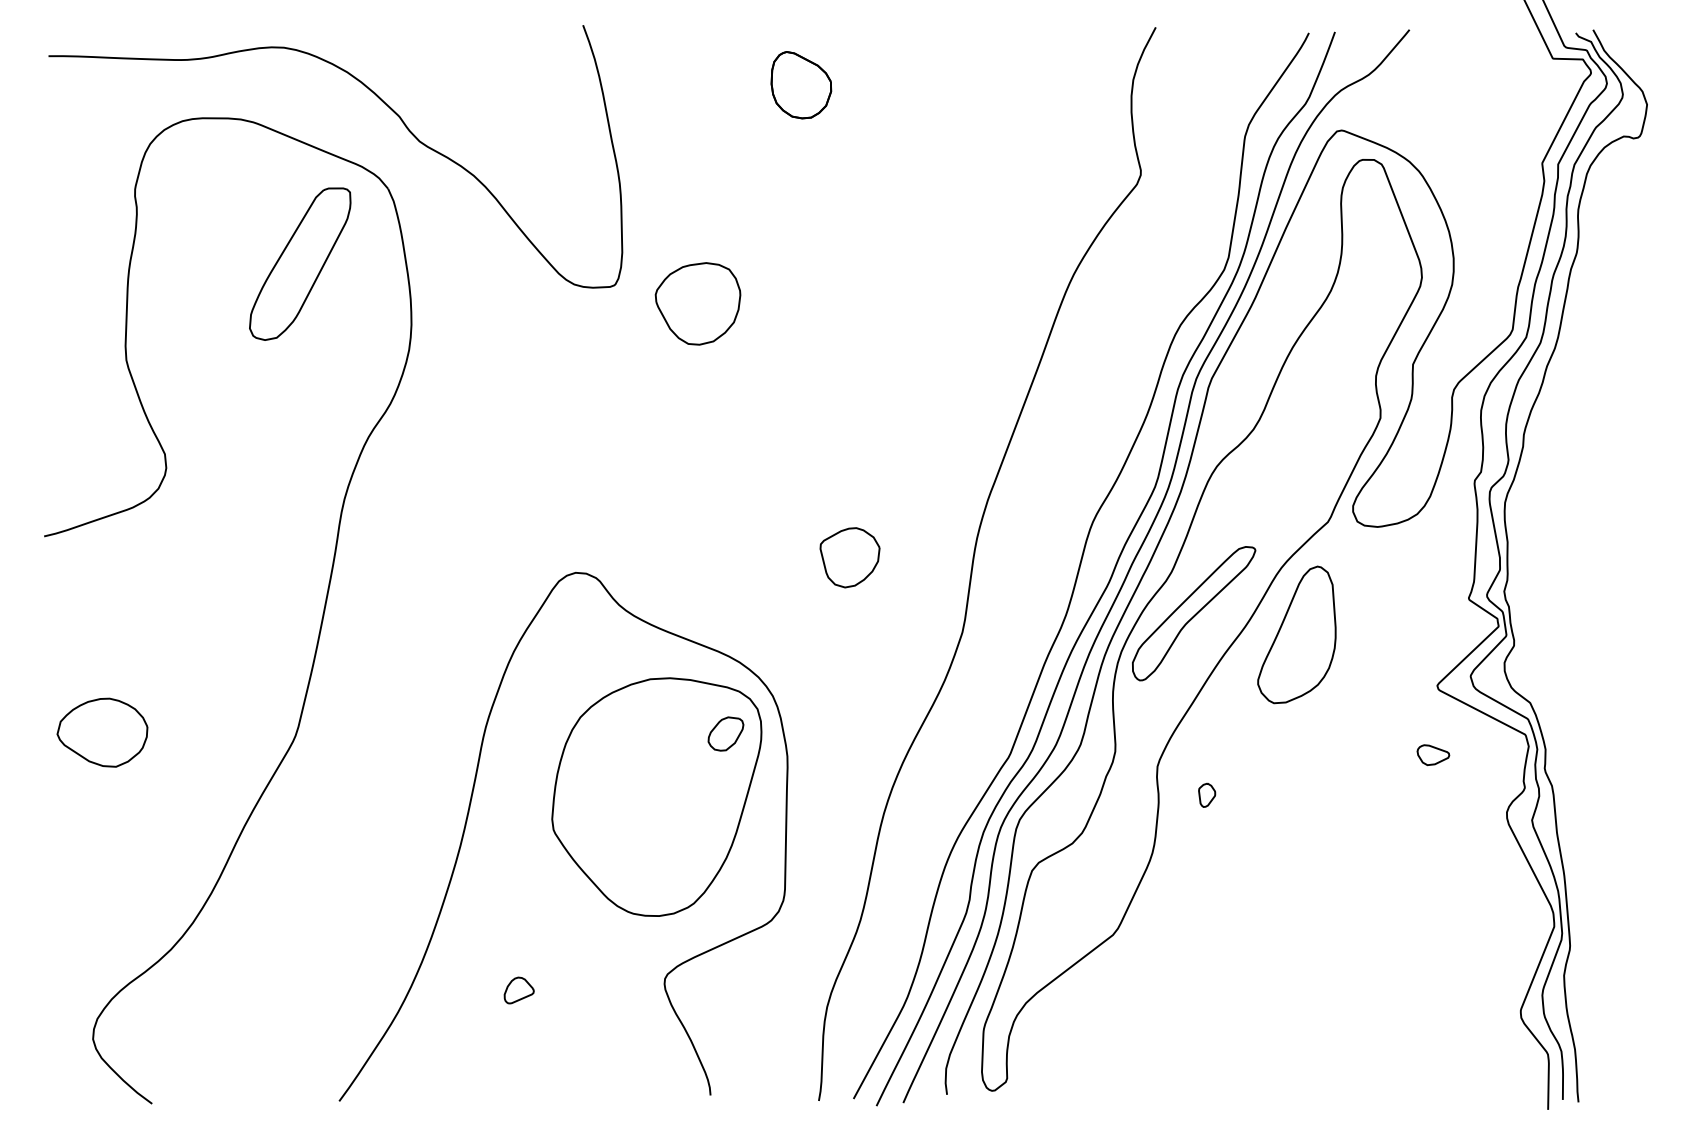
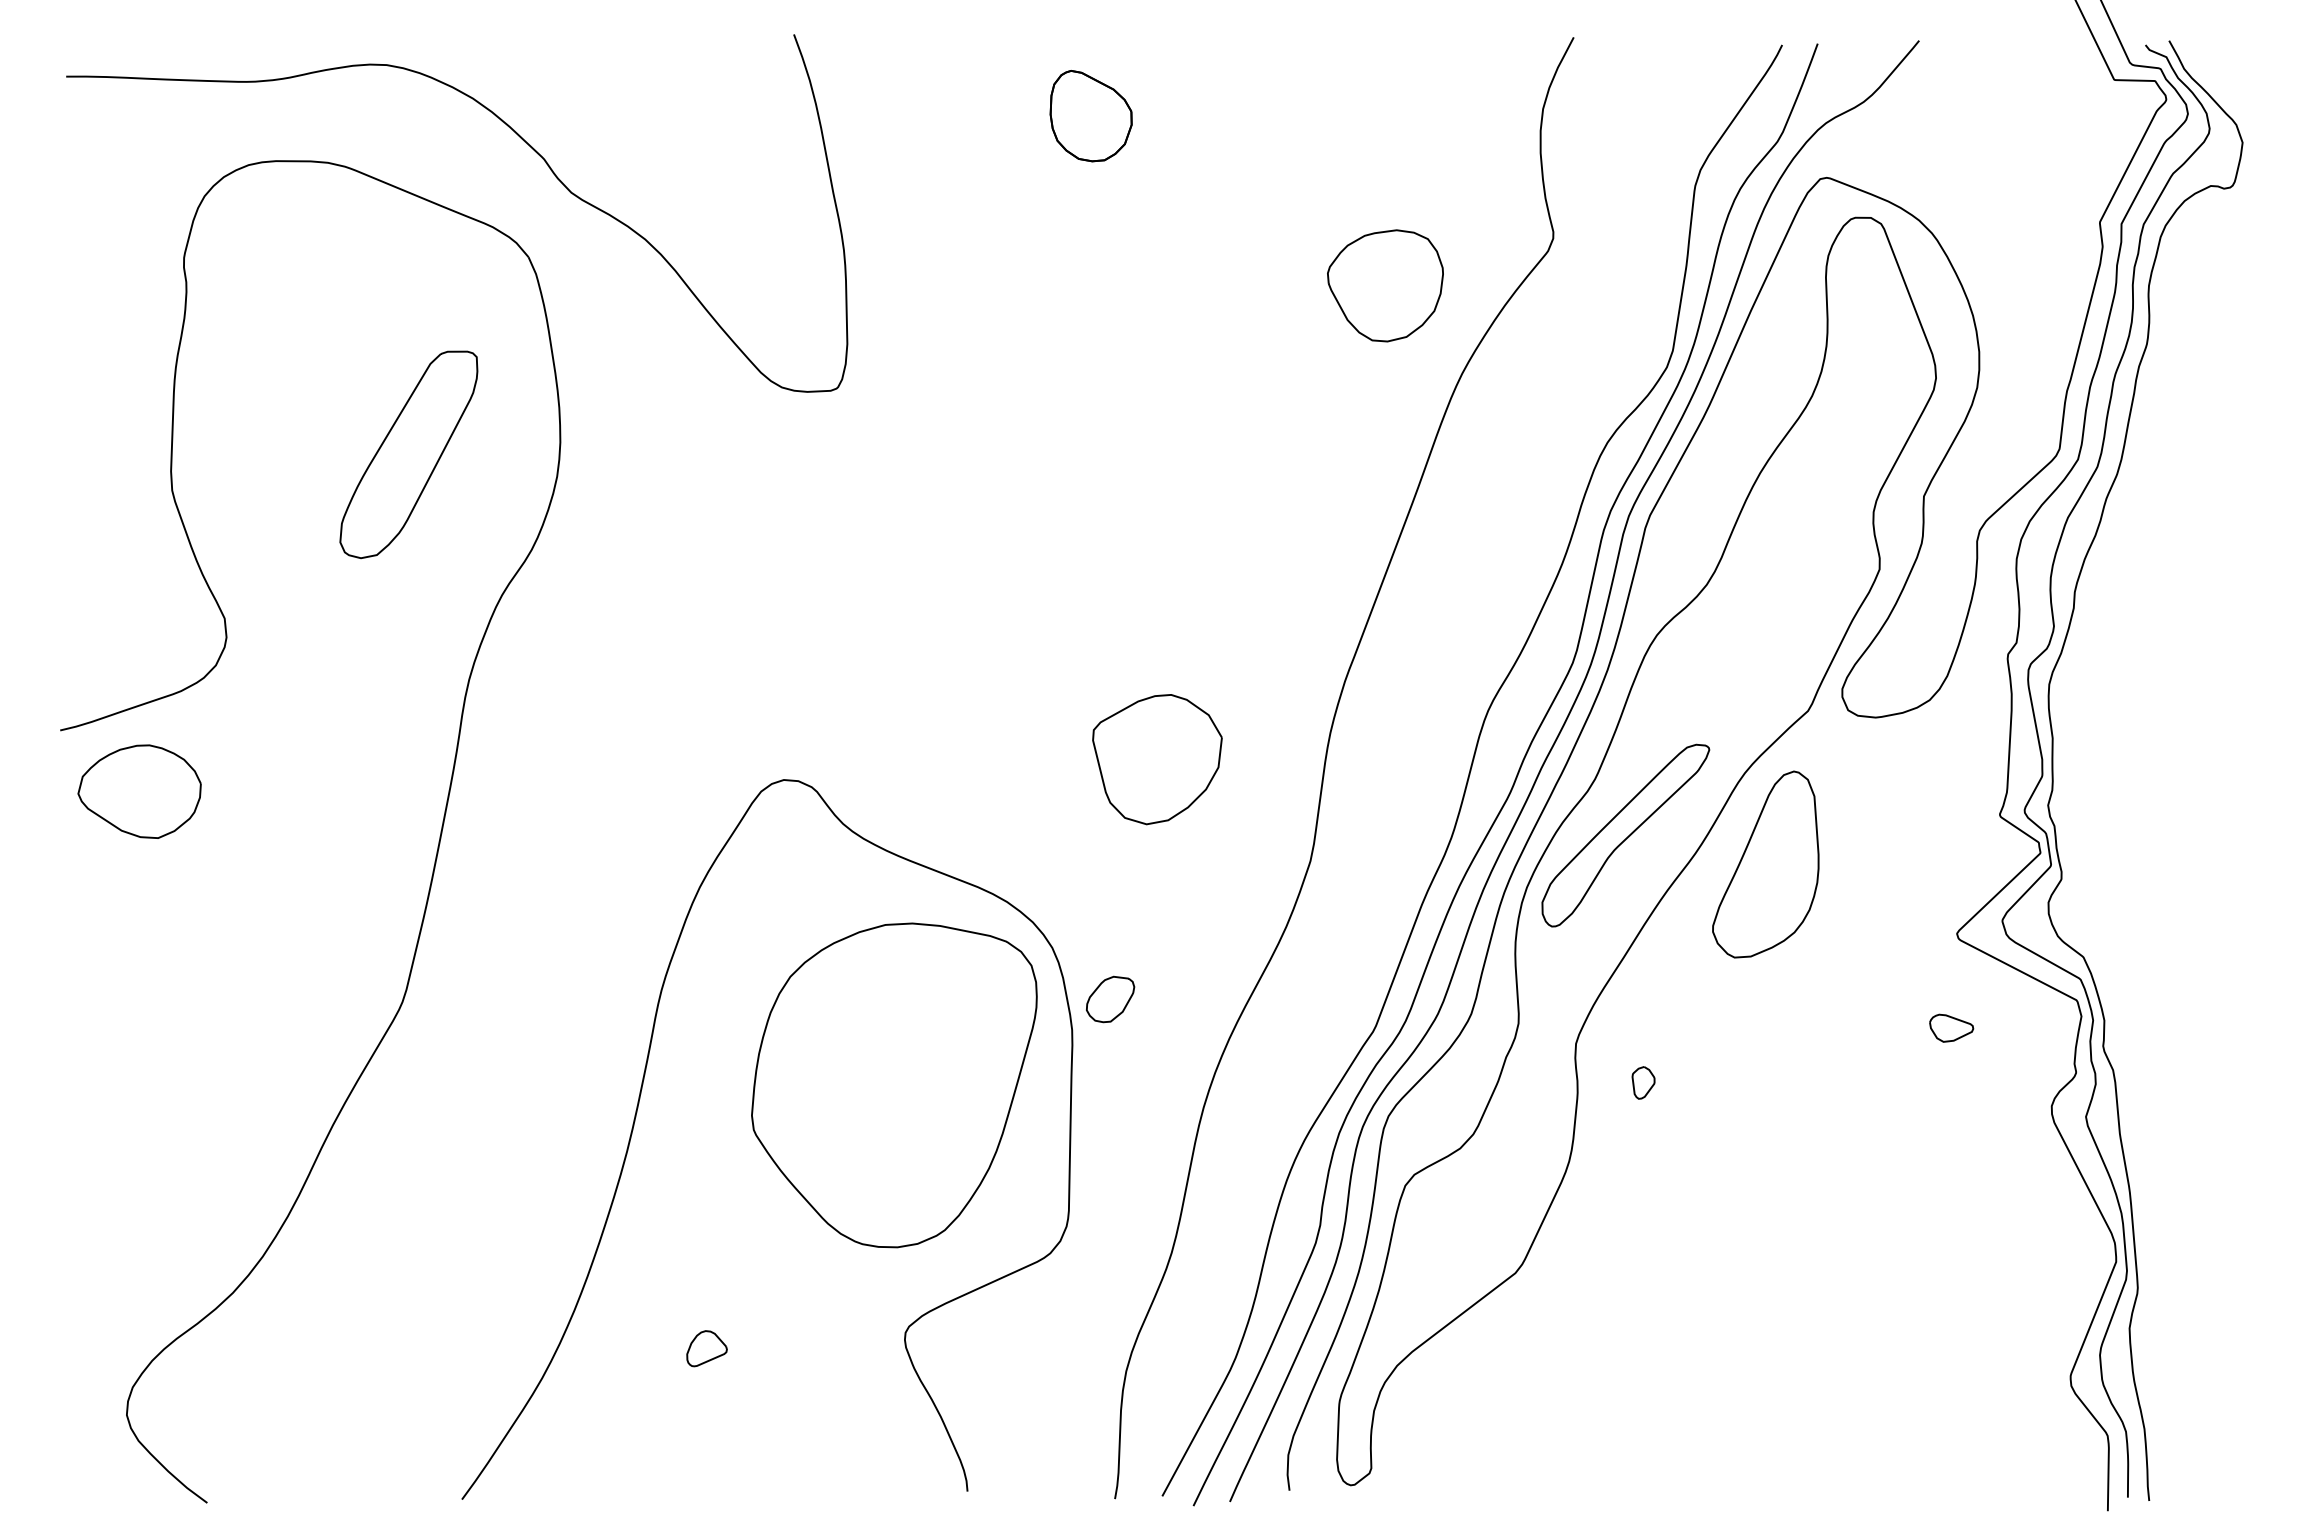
part: (299, 263) -> (408, 454), moved
part: (698, 303) -> (1385, 285), moved
part: (850, 557) -> (1157, 759), size x1.6
part: (102, 732) -> (139, 791), moved
part: (725, 734) -> (1110, 999), moved

